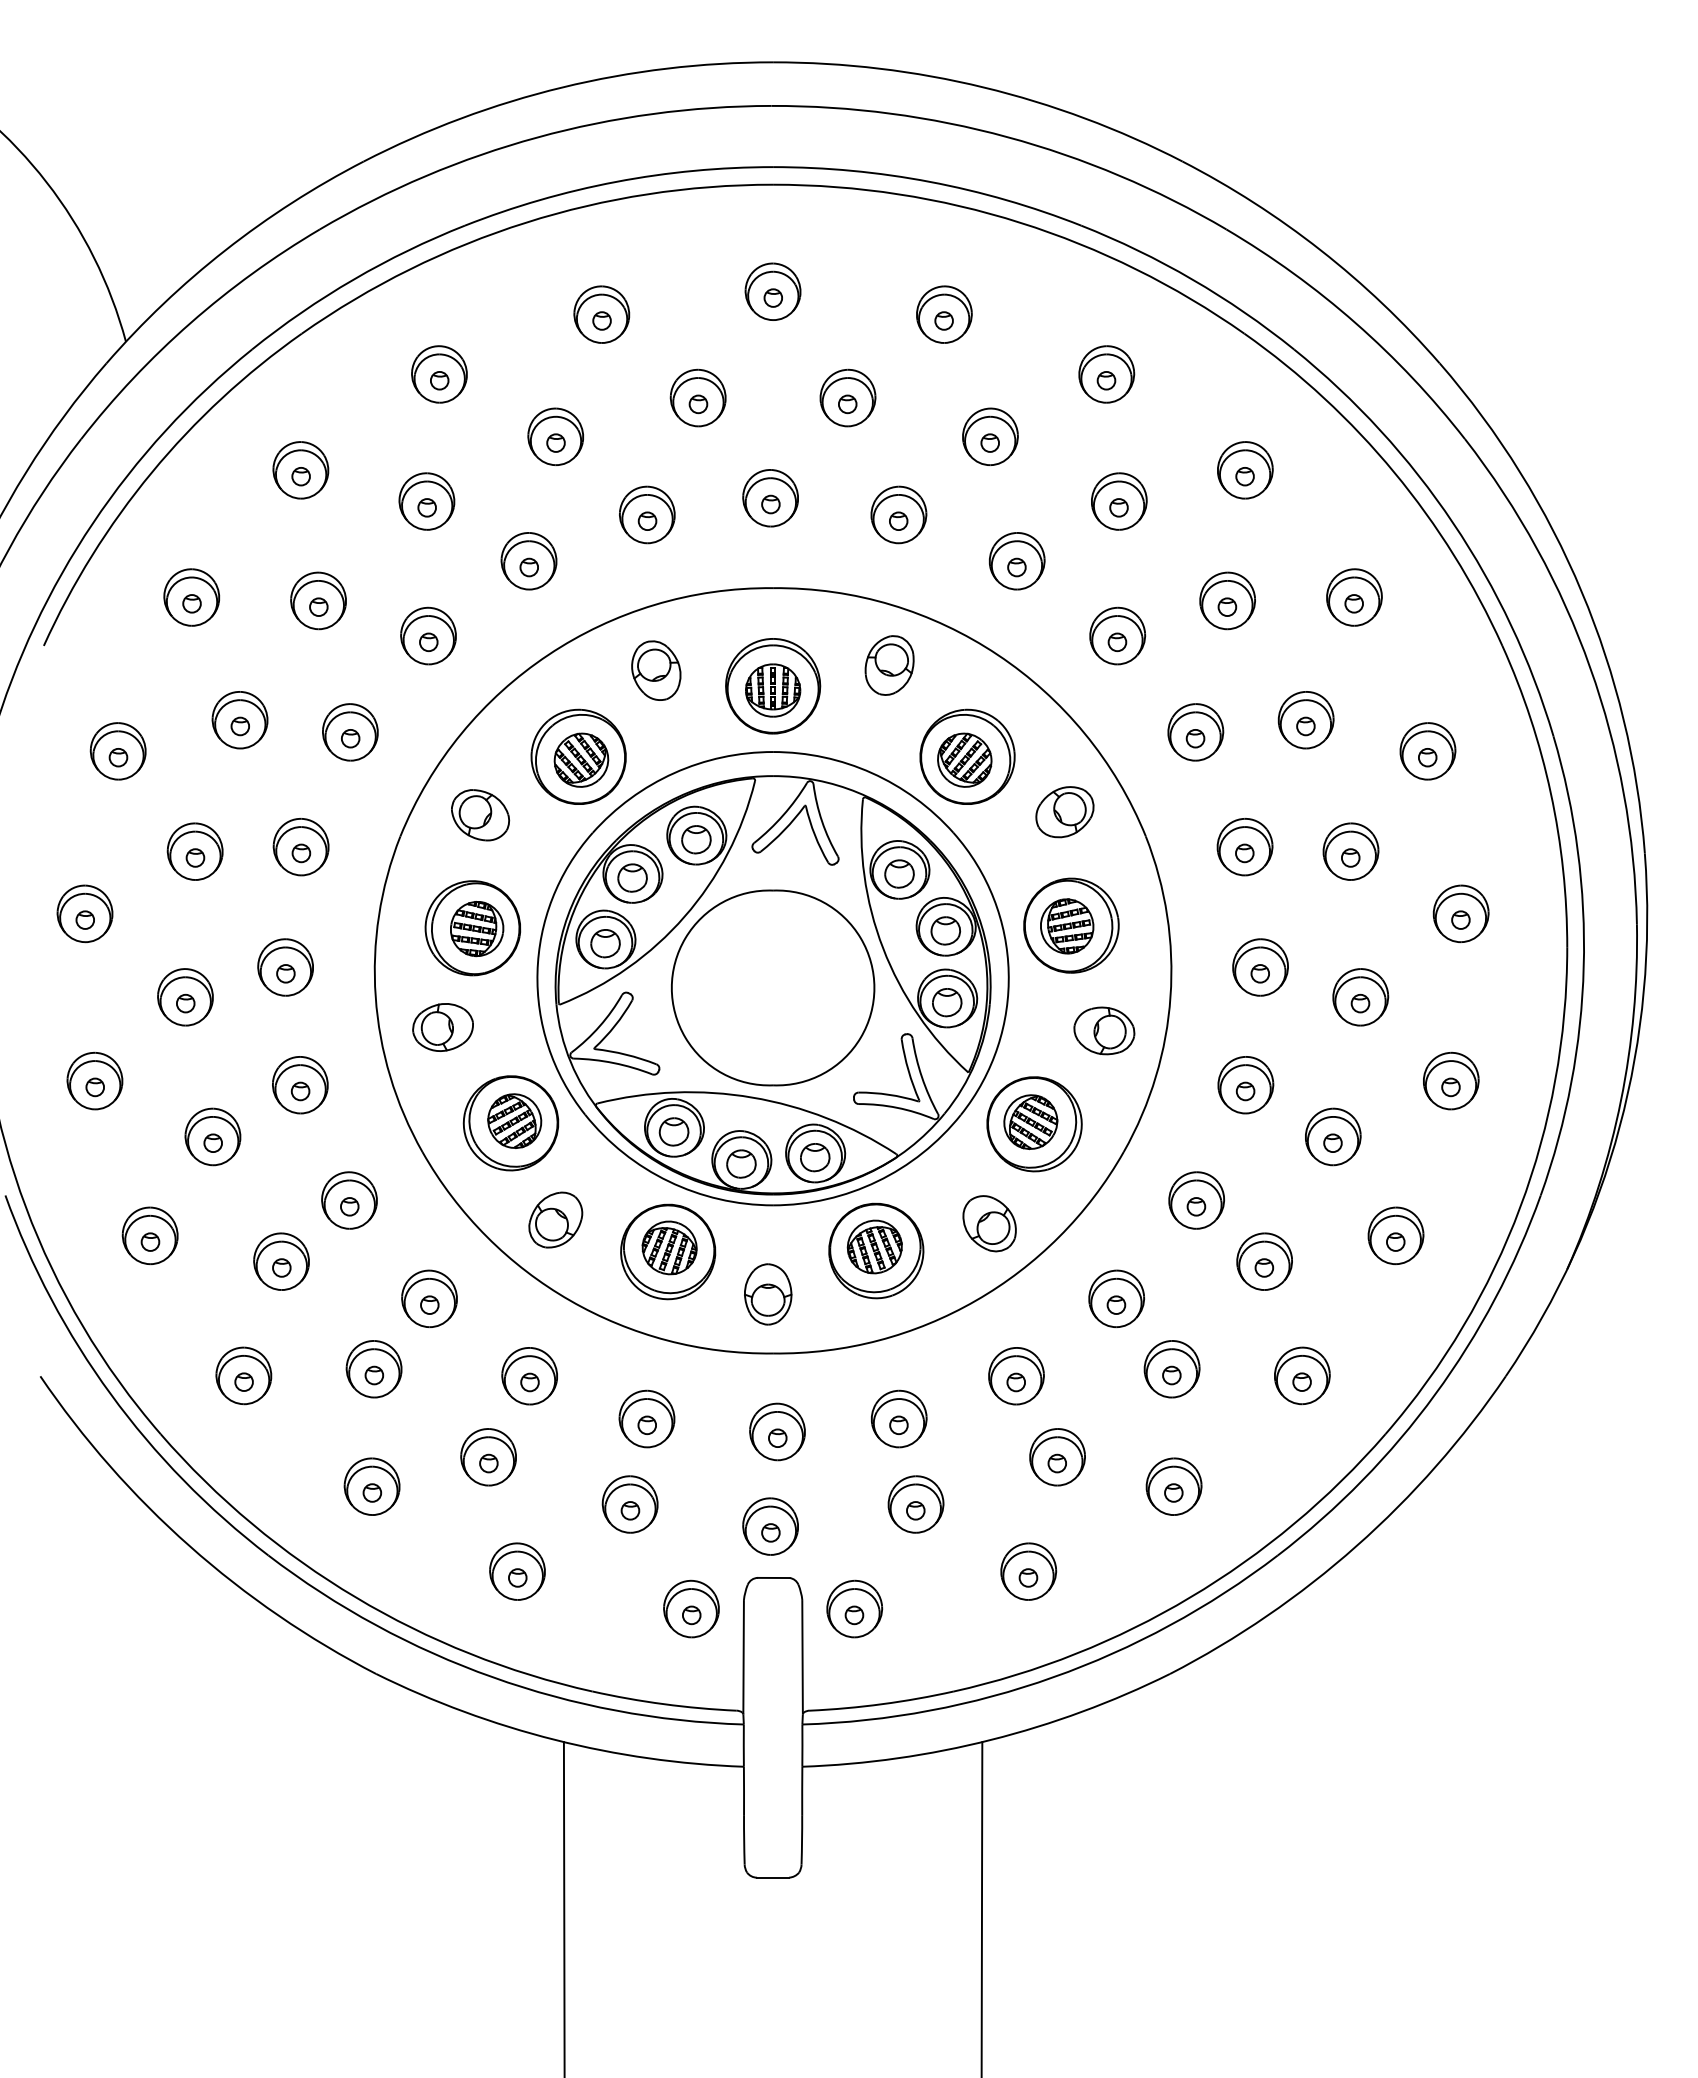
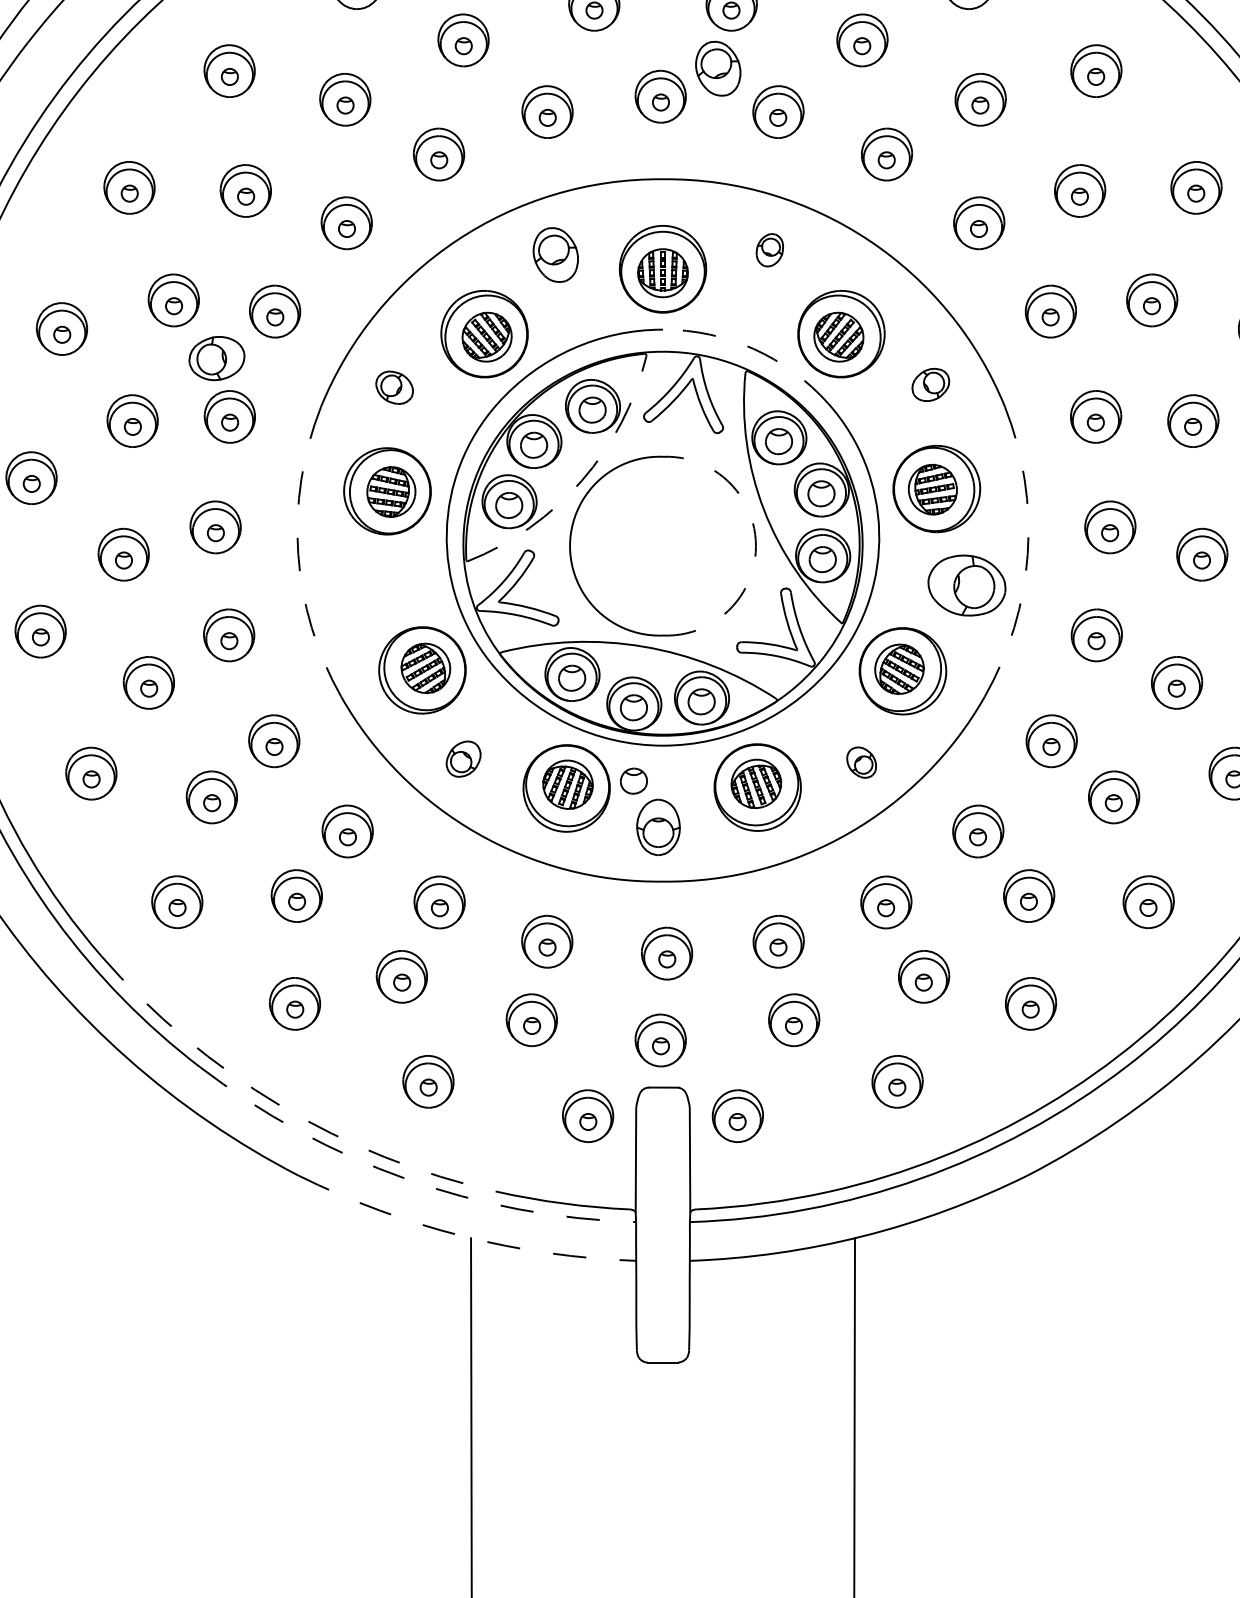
part: (833, 467) -> (718, 68), added
part: (889, 665) -> (769, 250), size x0.6
arc: (871, 773) -> (753, 349), solid -> dashed
part: (1064, 812) -> (930, 385), size x0.7
part: (480, 815) -> (394, 387), size x0.7
arc: (684, 916) -> (581, 480), solid -> dashed
arc: (874, 987) -> (756, 545), solid -> dashed
arc: (375, 996) -> (298, 554), solid -> dashed
arc: (1170, 996) -> (1027, 554), solid -> dashed
part: (442, 1027) -> (216, 358), moved
part: (1104, 1030) -> (967, 585), size x1.4
part: (555, 1219) -> (463, 758), size x0.7
part: (989, 1223) -> (861, 762), size x0.6
part: (741, 1243) -> (633, 780), added
arc: (355, 1597) -> (279, 1105), solid -> dashed
arc: (492, 1677) -> (405, 1178), solid -> dashed
arc: (555, 1739) -> (463, 1235), solid -> dashed

